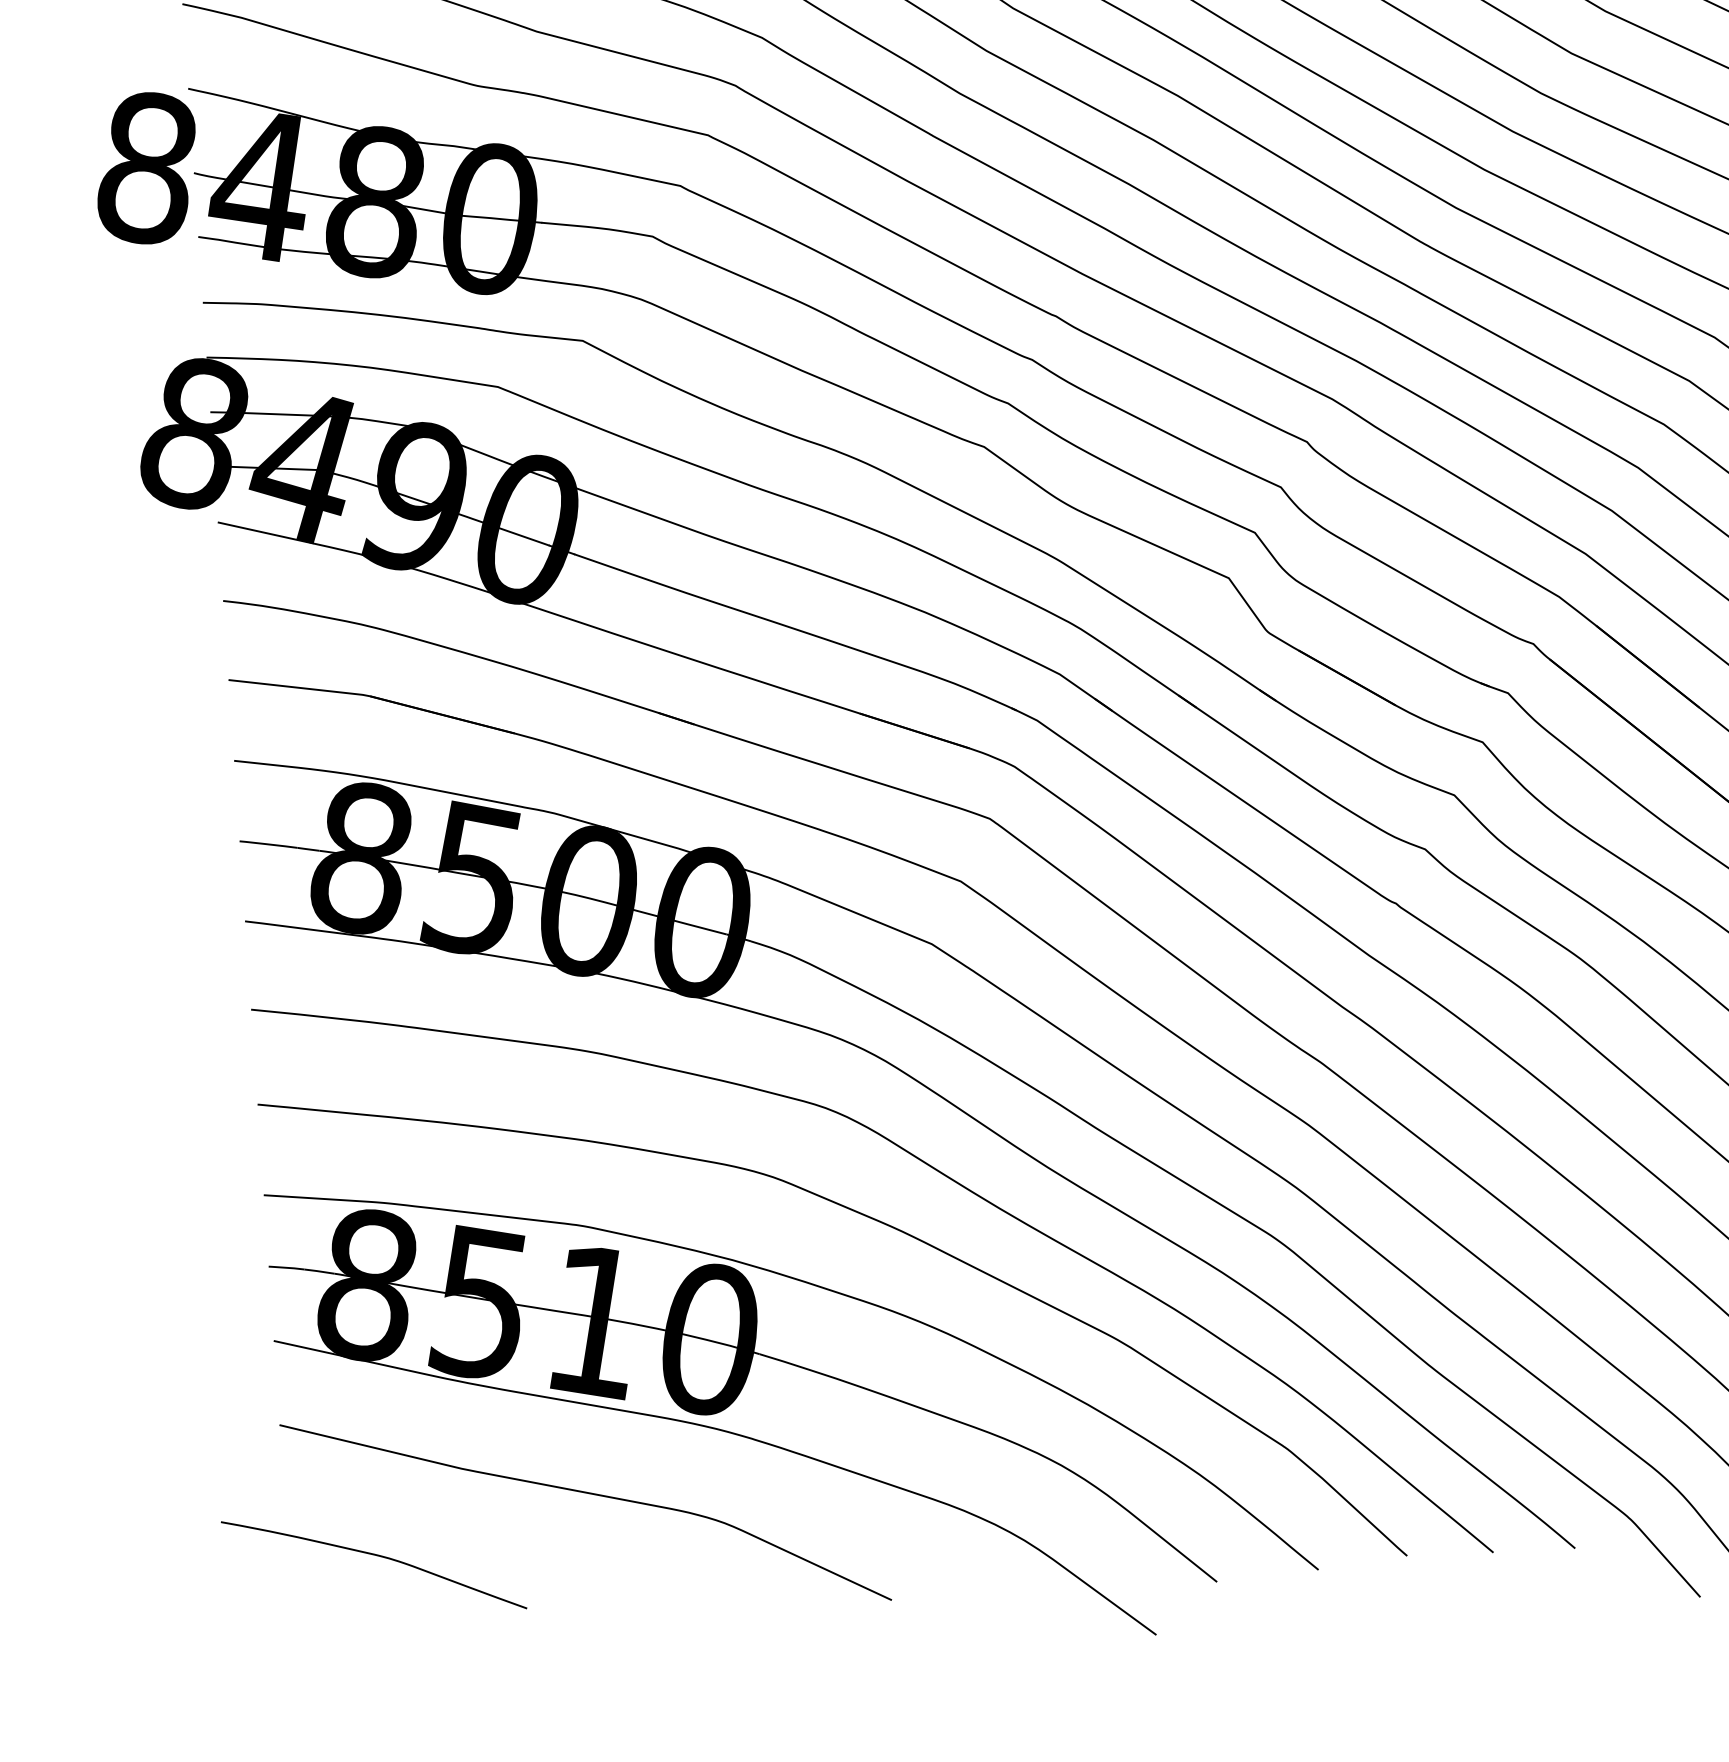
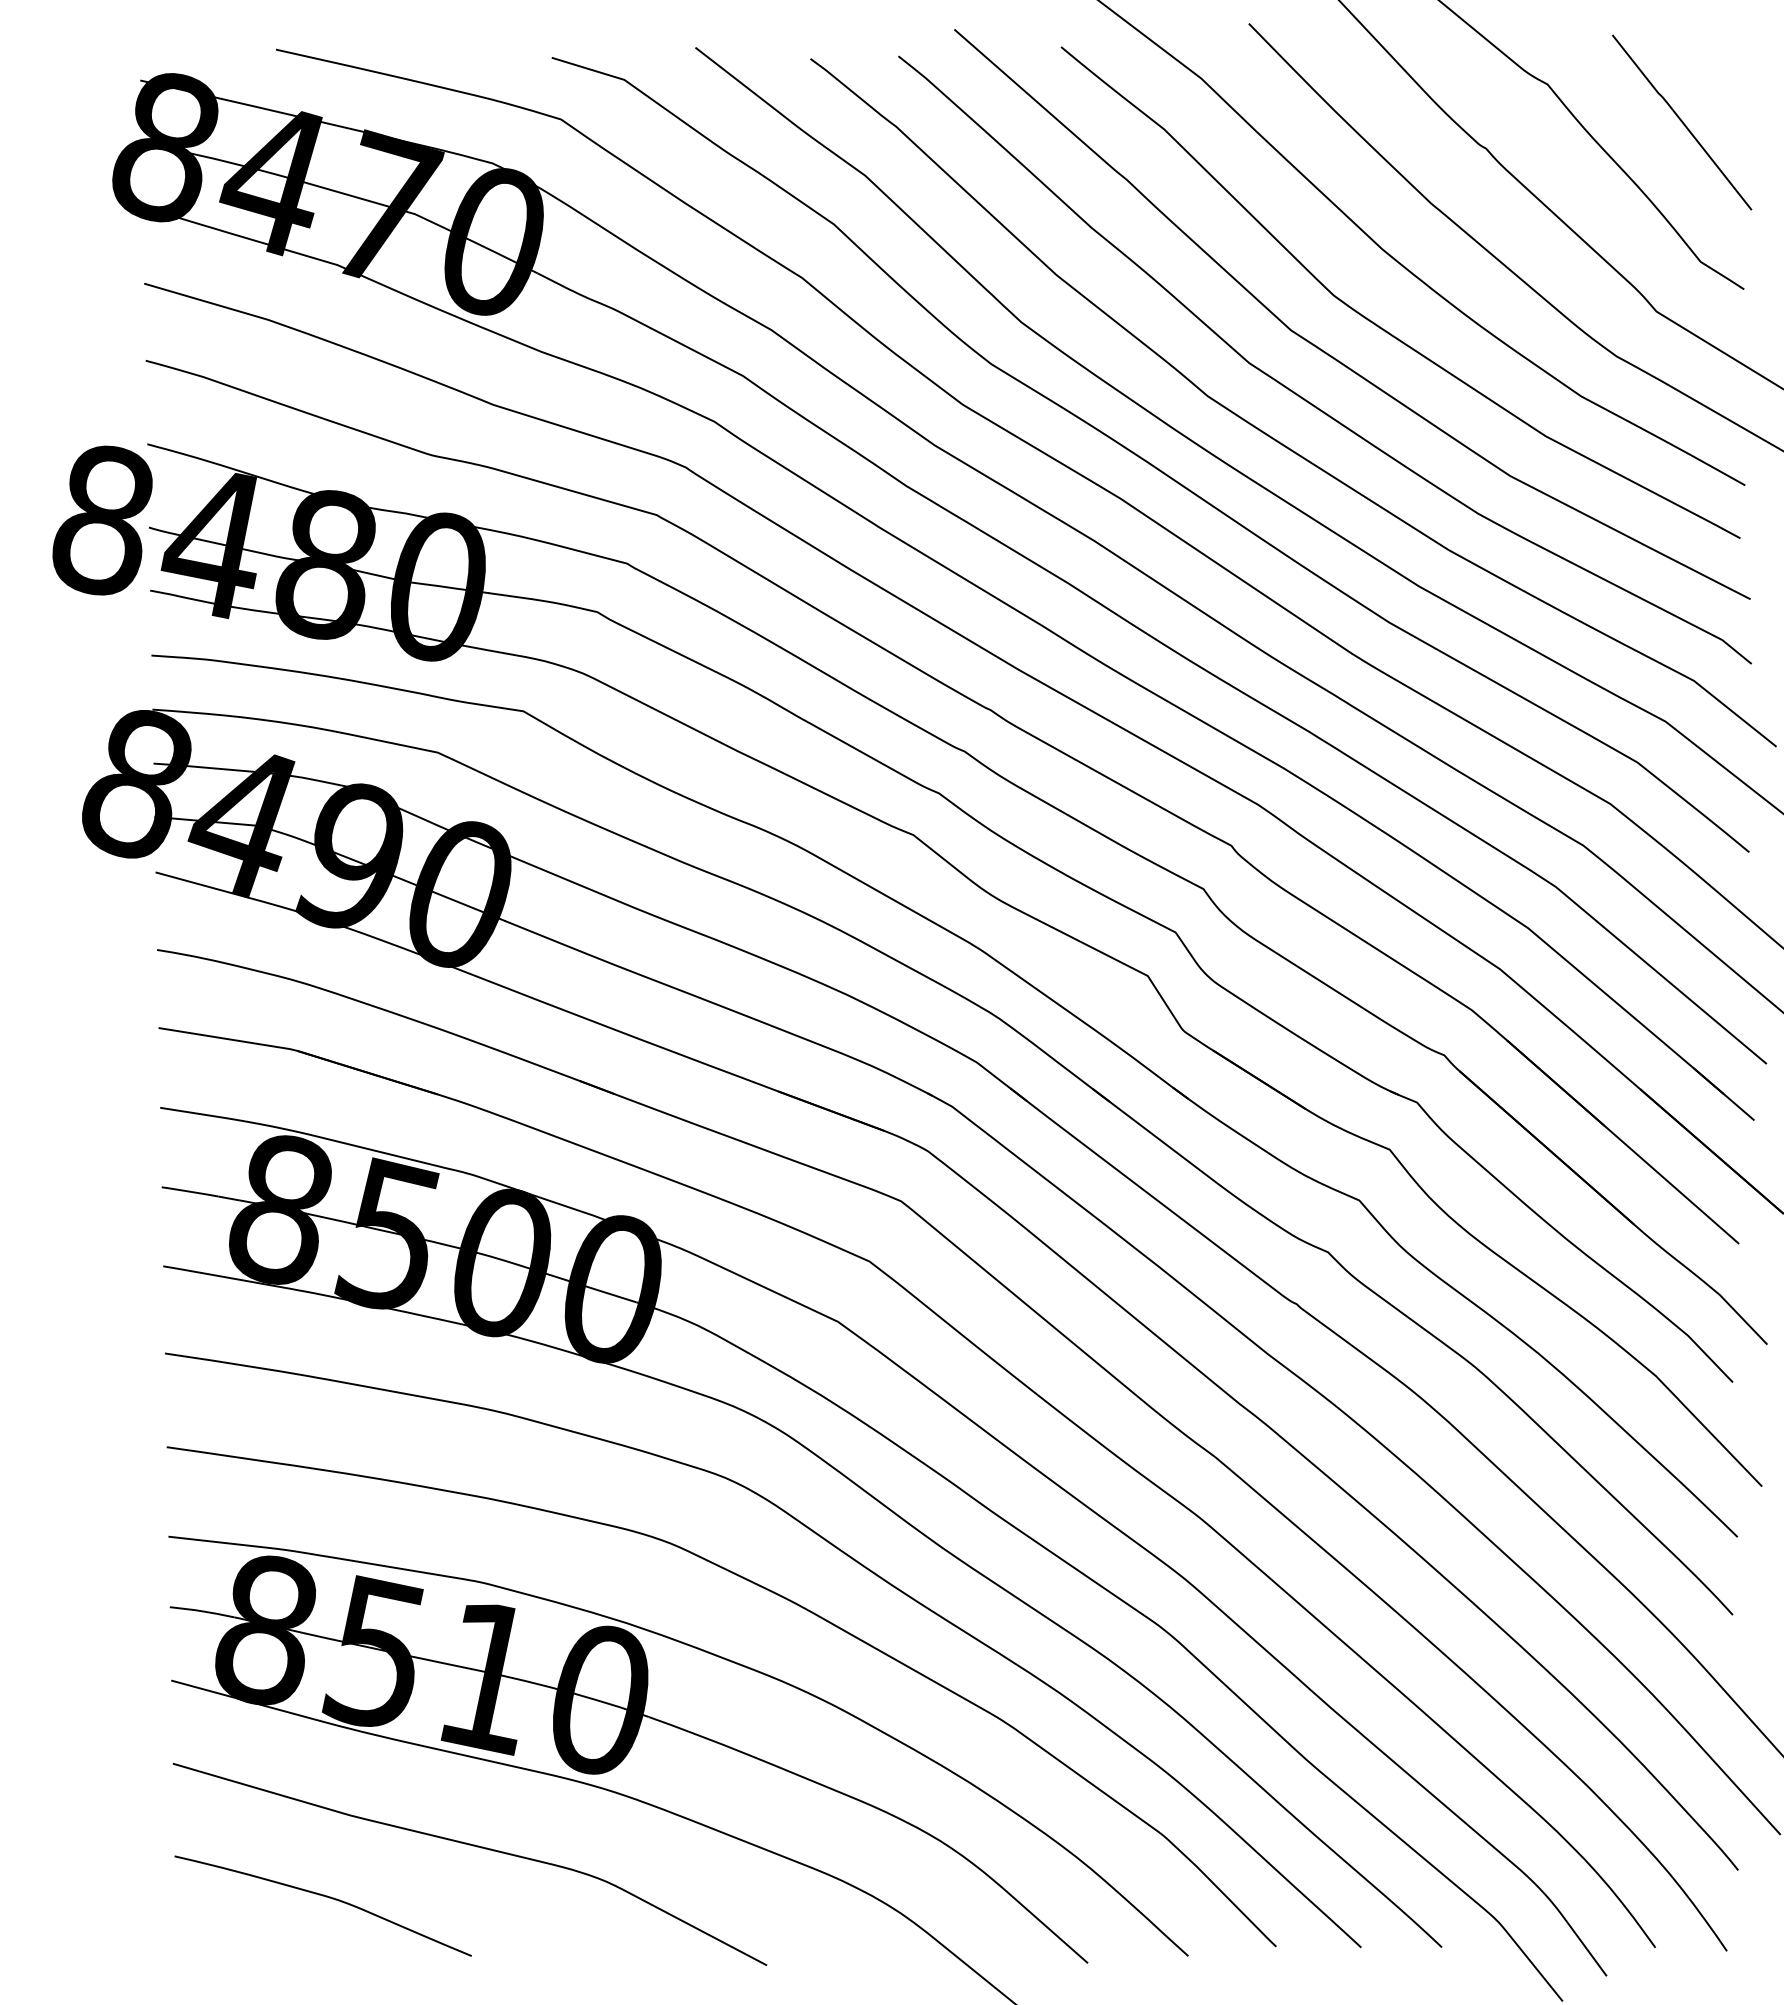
curve: (377, 1556) -> (326, 1897), moved

